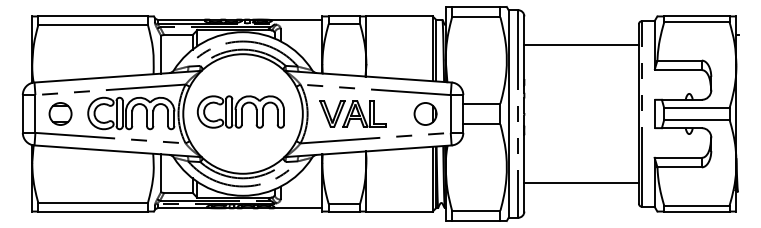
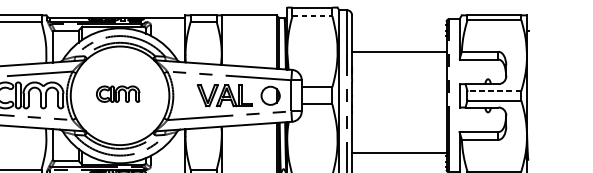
line: (476, 17) -> (312, 16), solid -> dashed
line: (581, 44) -> (399, 51), moved
line: (696, 108) -> (494, 91), solid -> dashed
part: (240, 111) -> (117, 93), size x0.6
part: (352, 113) -> (224, 95), moved

